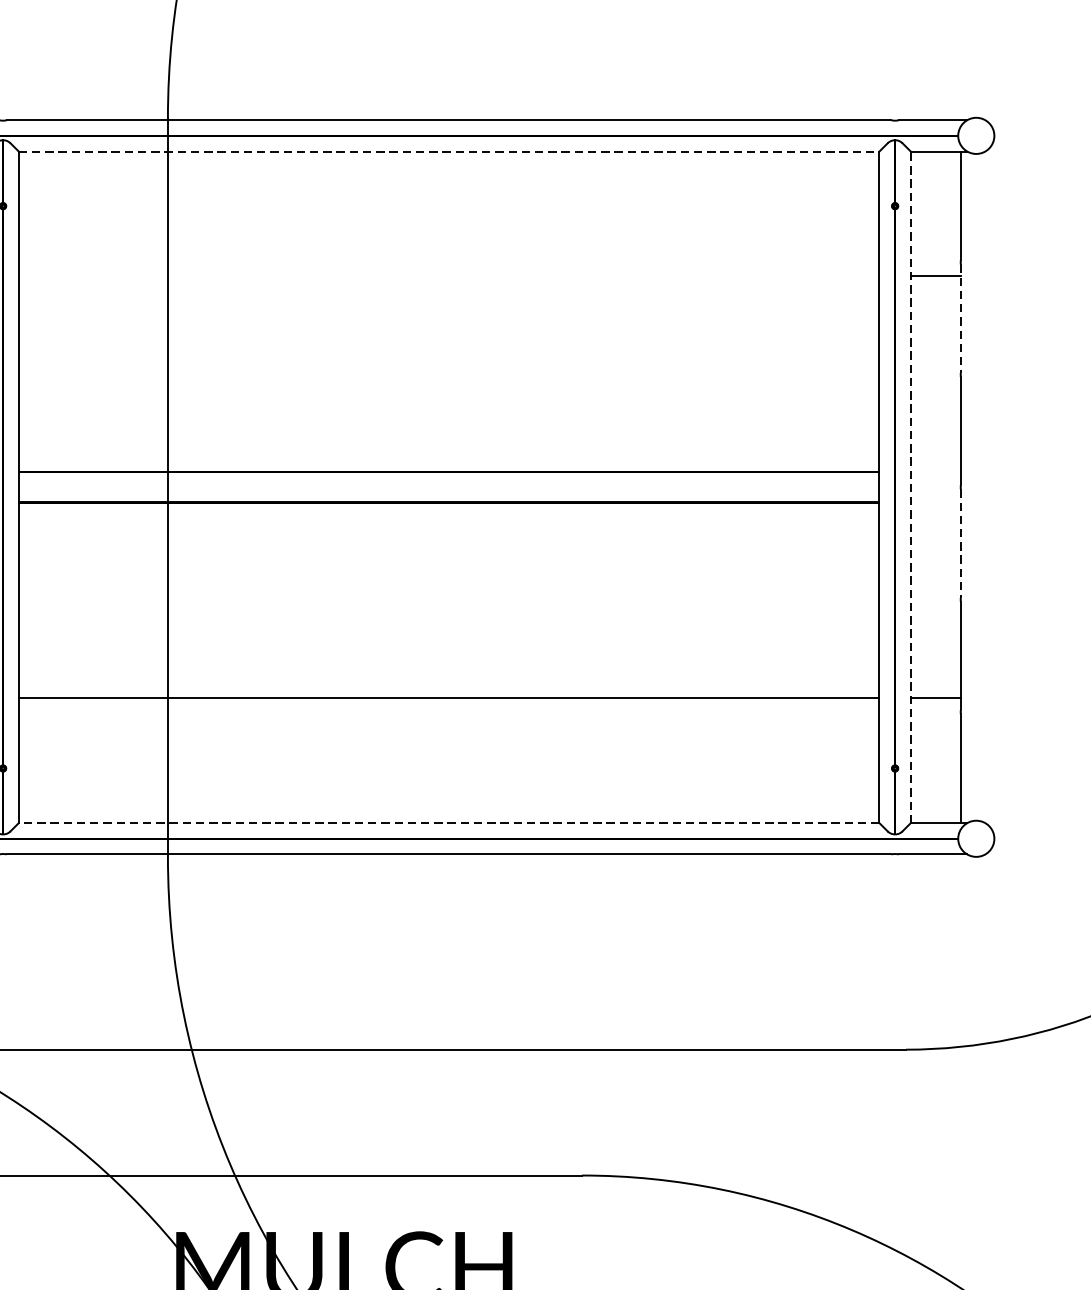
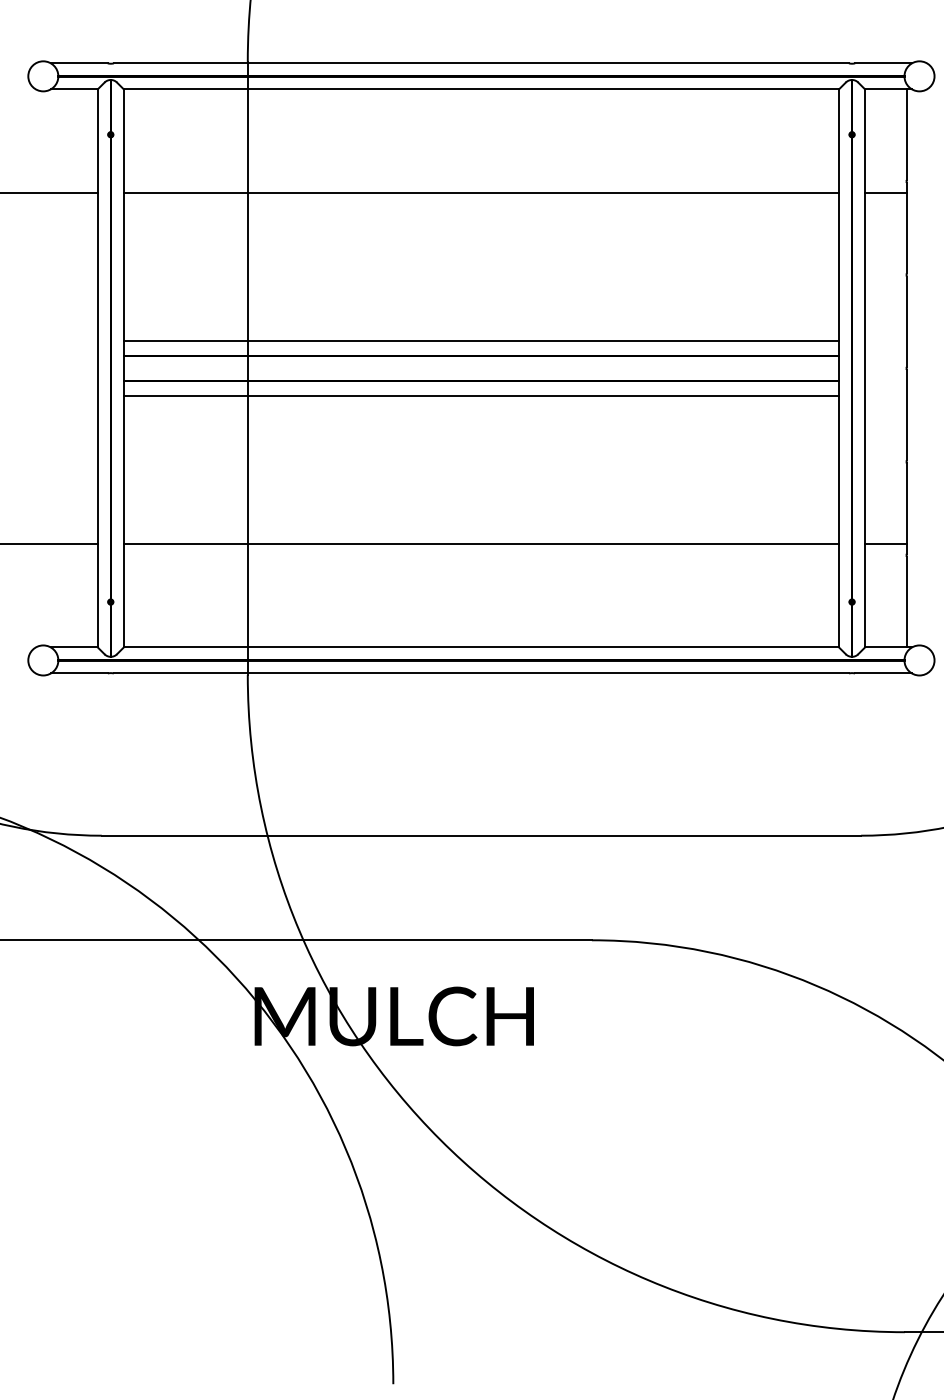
line: (449, 151) -> (481, 89), dashed -> solid
line: (449, 276) -> (481, 193), added
line: (960, 318) -> (906, 228), dashed -> solid
line: (449, 453) -> (481, 340), added
line: (911, 486) -> (865, 367), dashed -> solid
line: (449, 519) -> (481, 395), added
line: (960, 543) -> (906, 415), dashed -> solid
line: (449, 823) -> (481, 647), dashed -> solid

